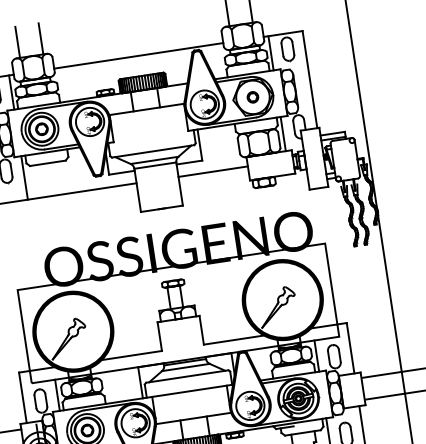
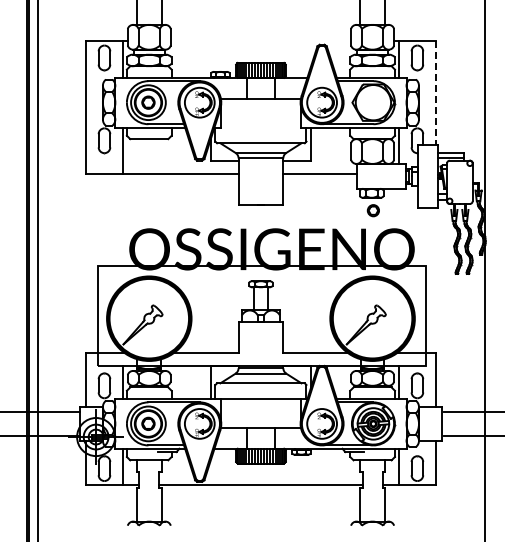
line: (138, 55) -> (260, 41), removed
line: (309, 79) -> (435, 93), solid -> dashed
part: (252, 97) -> (372, 210), moved

